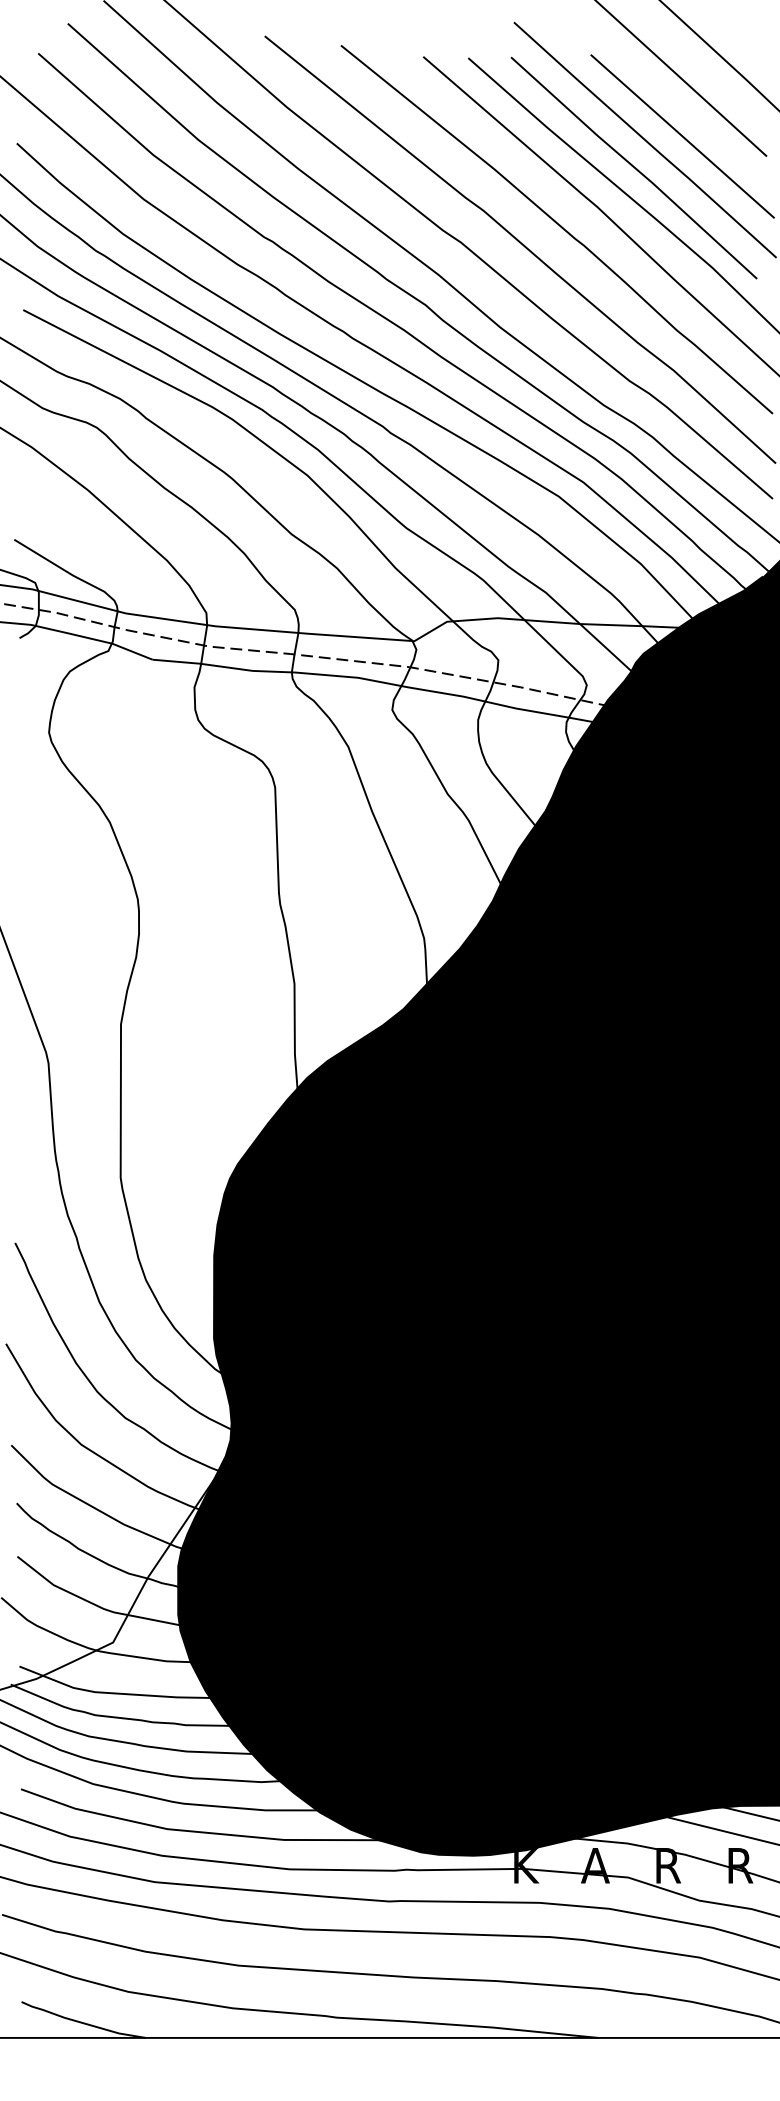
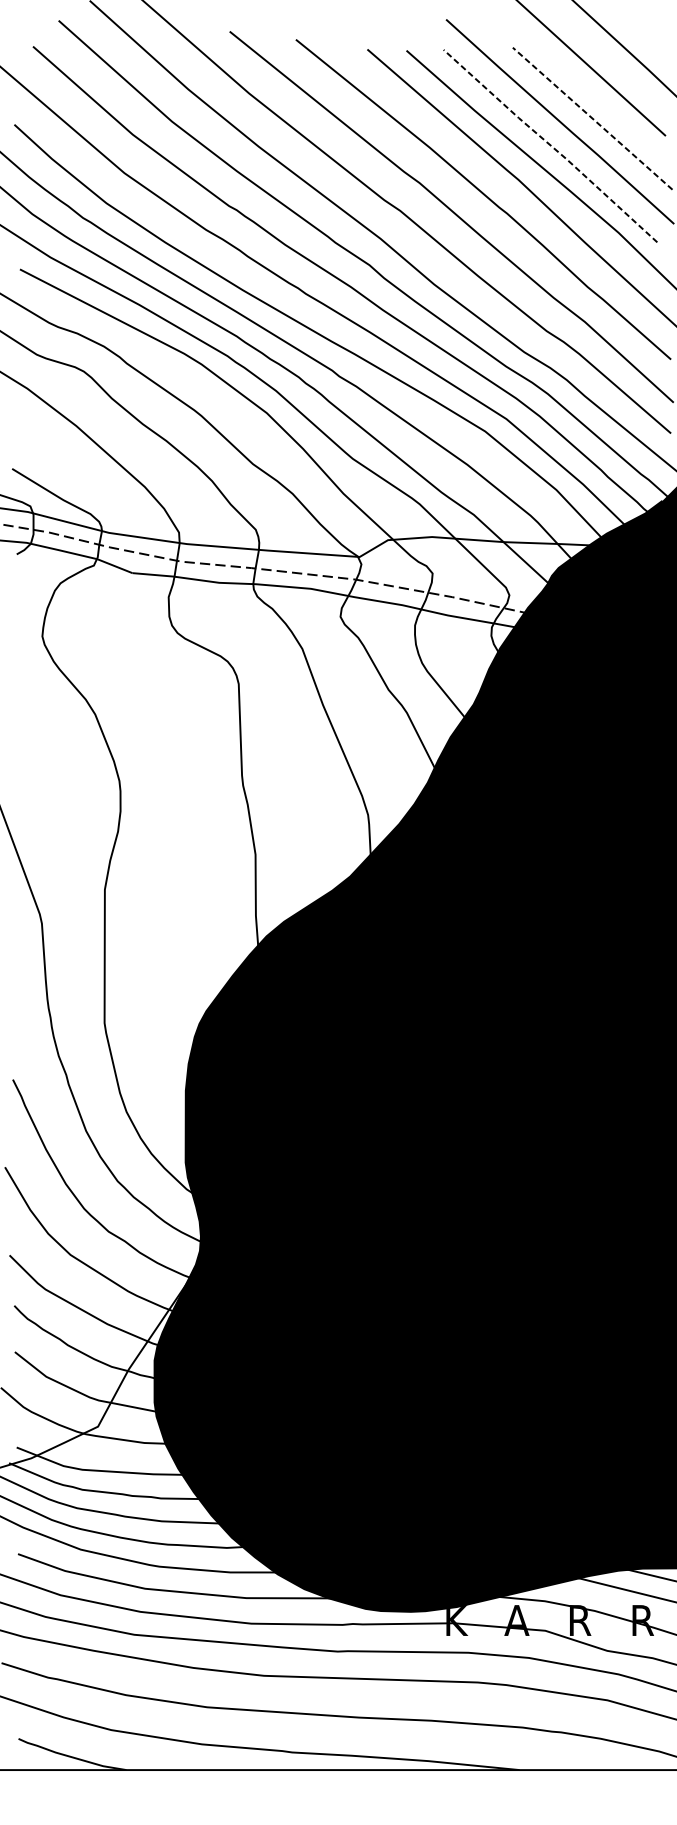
line: (682, 136) -> (592, 118), solid -> dashed
line: (634, 167) -> (550, 145), solid -> dashed

